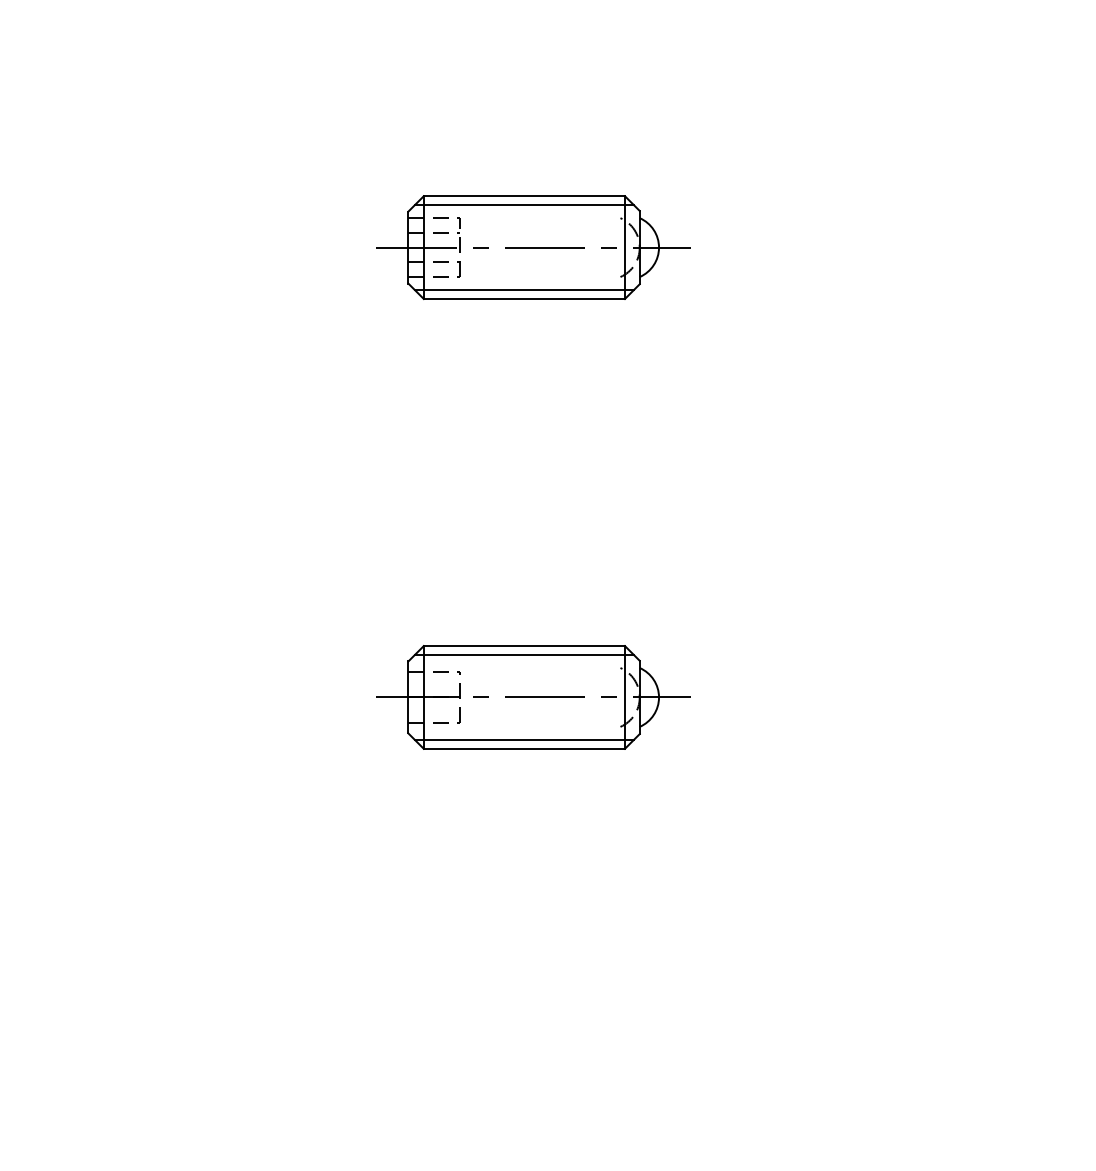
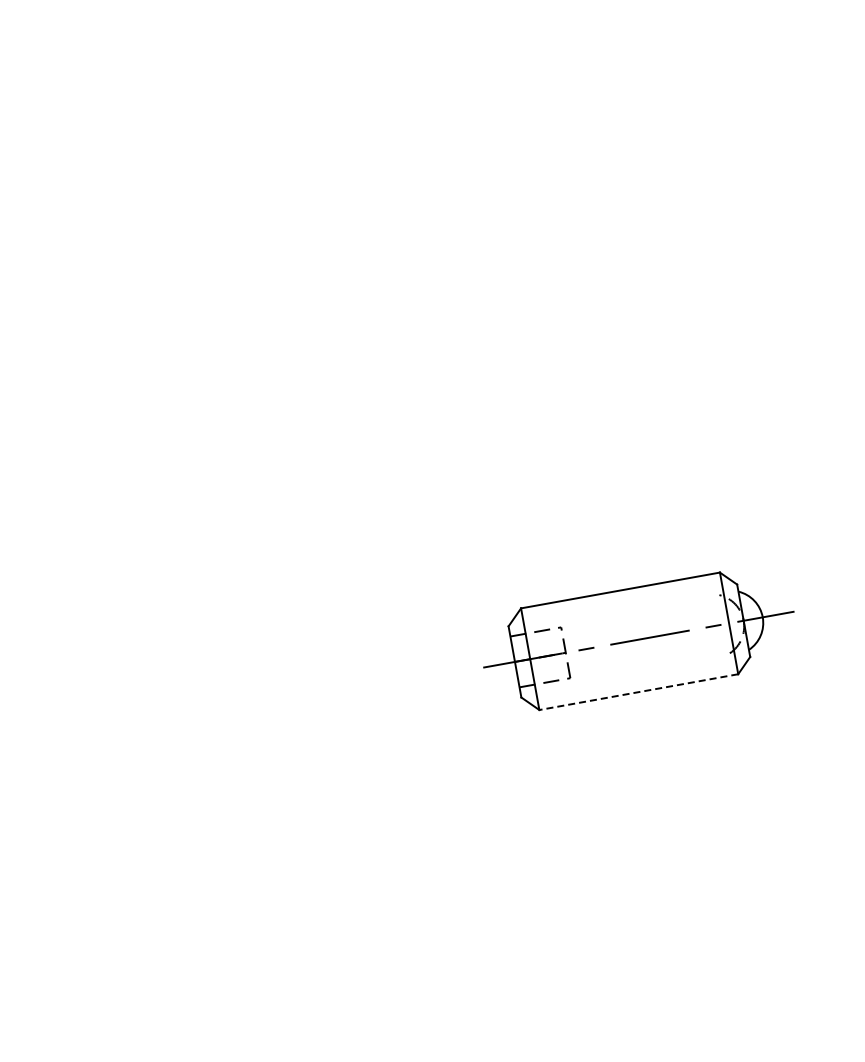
part: (533, 247) -> (558, 194), removed
line: (524, 654) -> (622, 598), removed
line: (524, 740) -> (637, 683), removed
line: (524, 748) -> (638, 691), solid -> dashed

